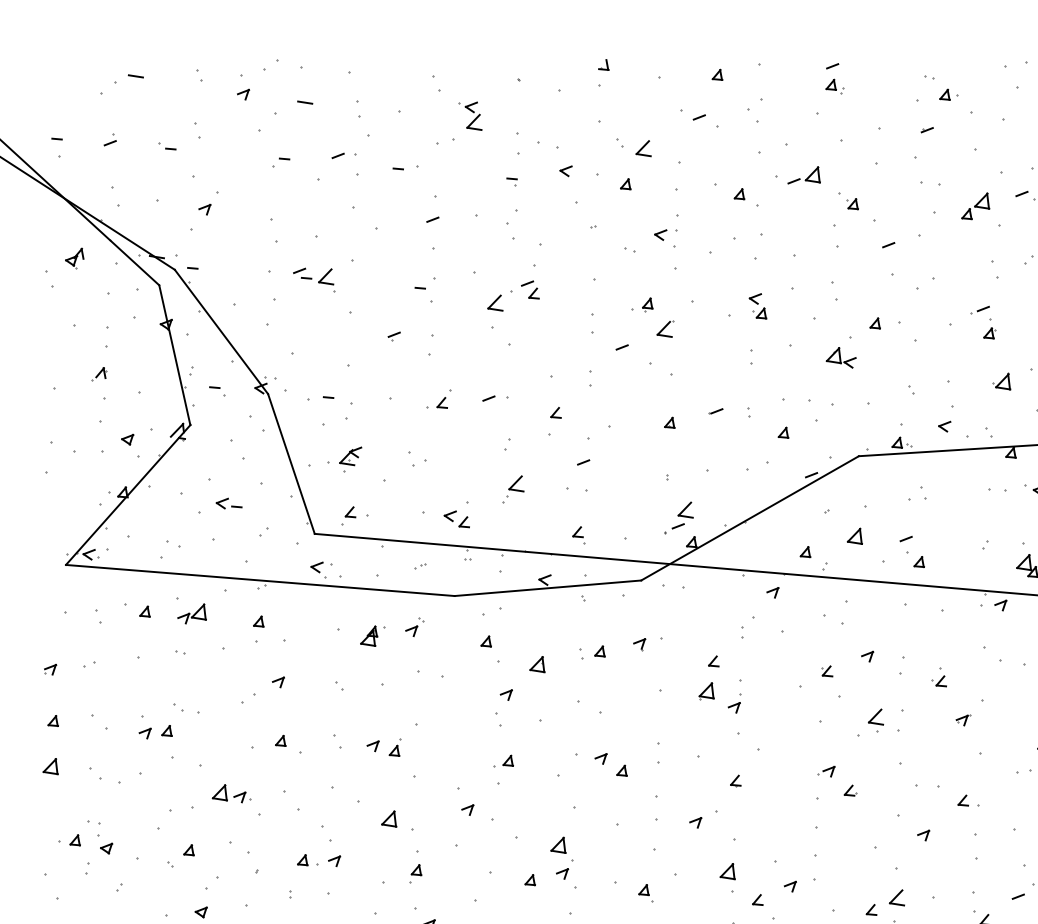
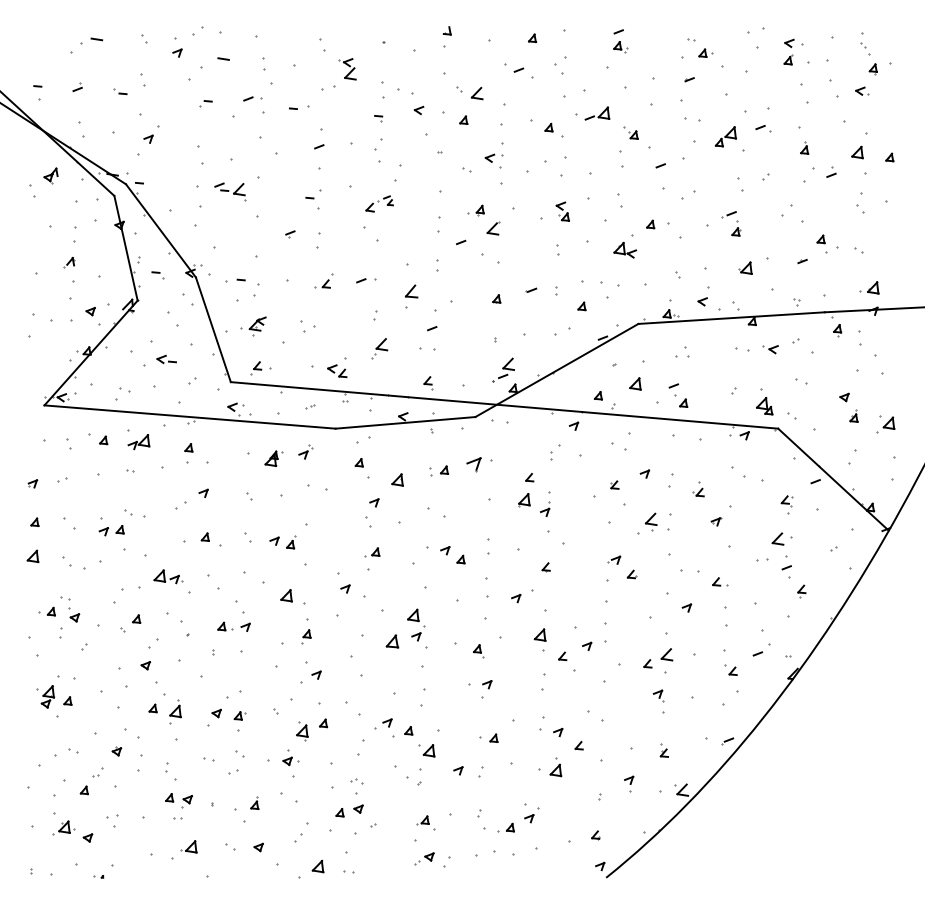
part: (513, 295) -> (379, 203), size x0.7
part: (555, 412) -> (411, 291), size x1.6
part: (640, 645) -> (474, 465), size x1.6
part: (529, 880) -> (391, 641), size x1.6

